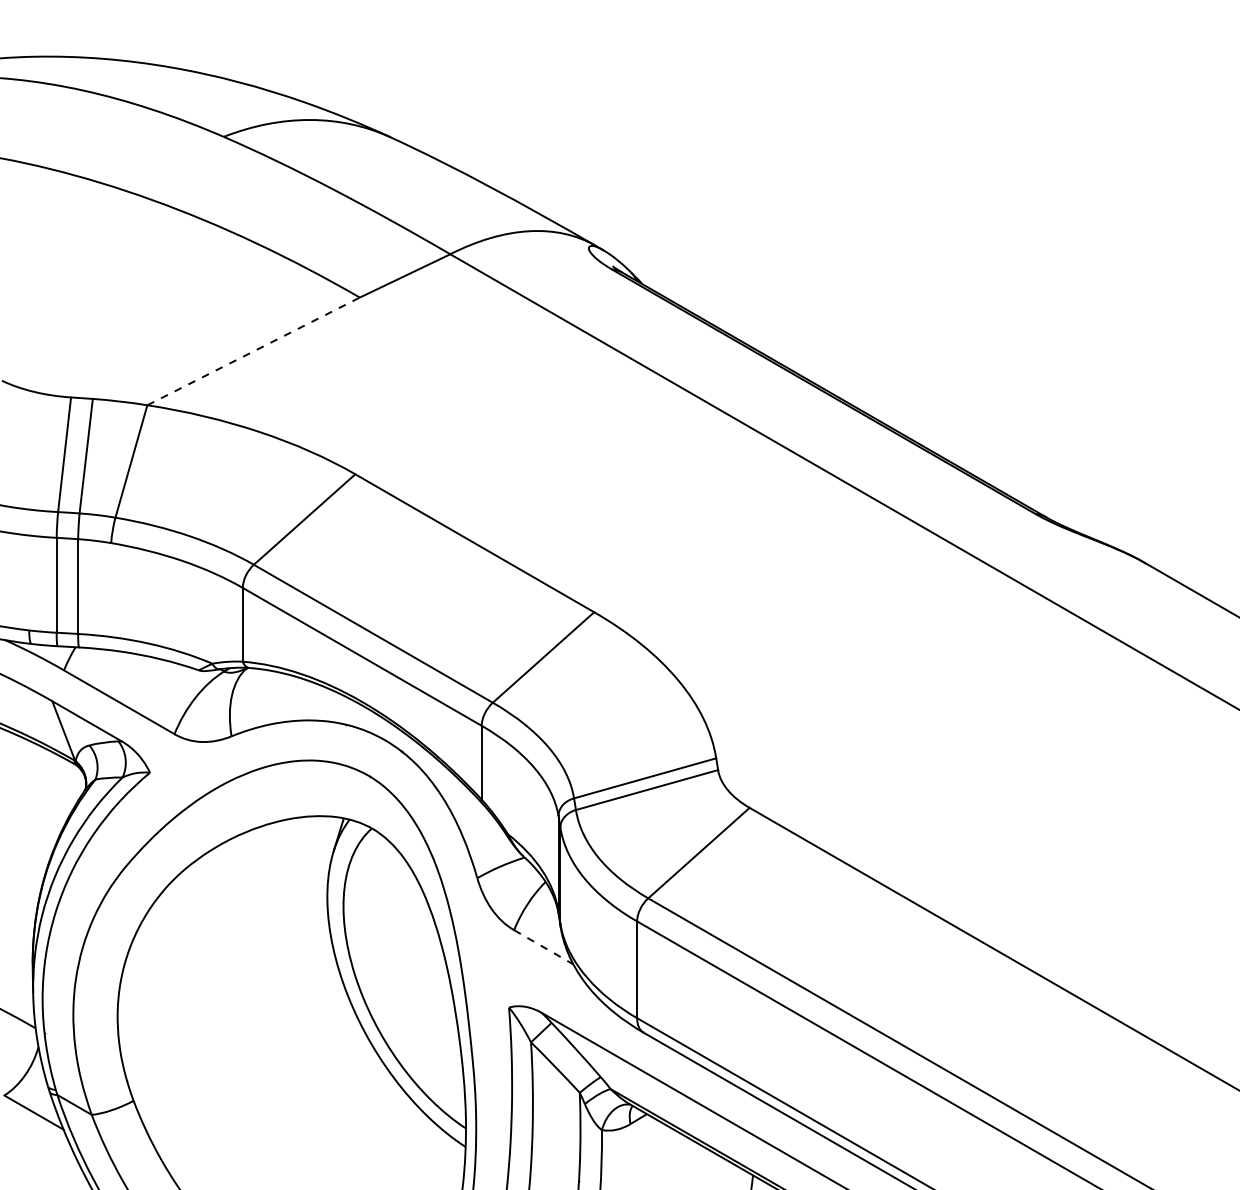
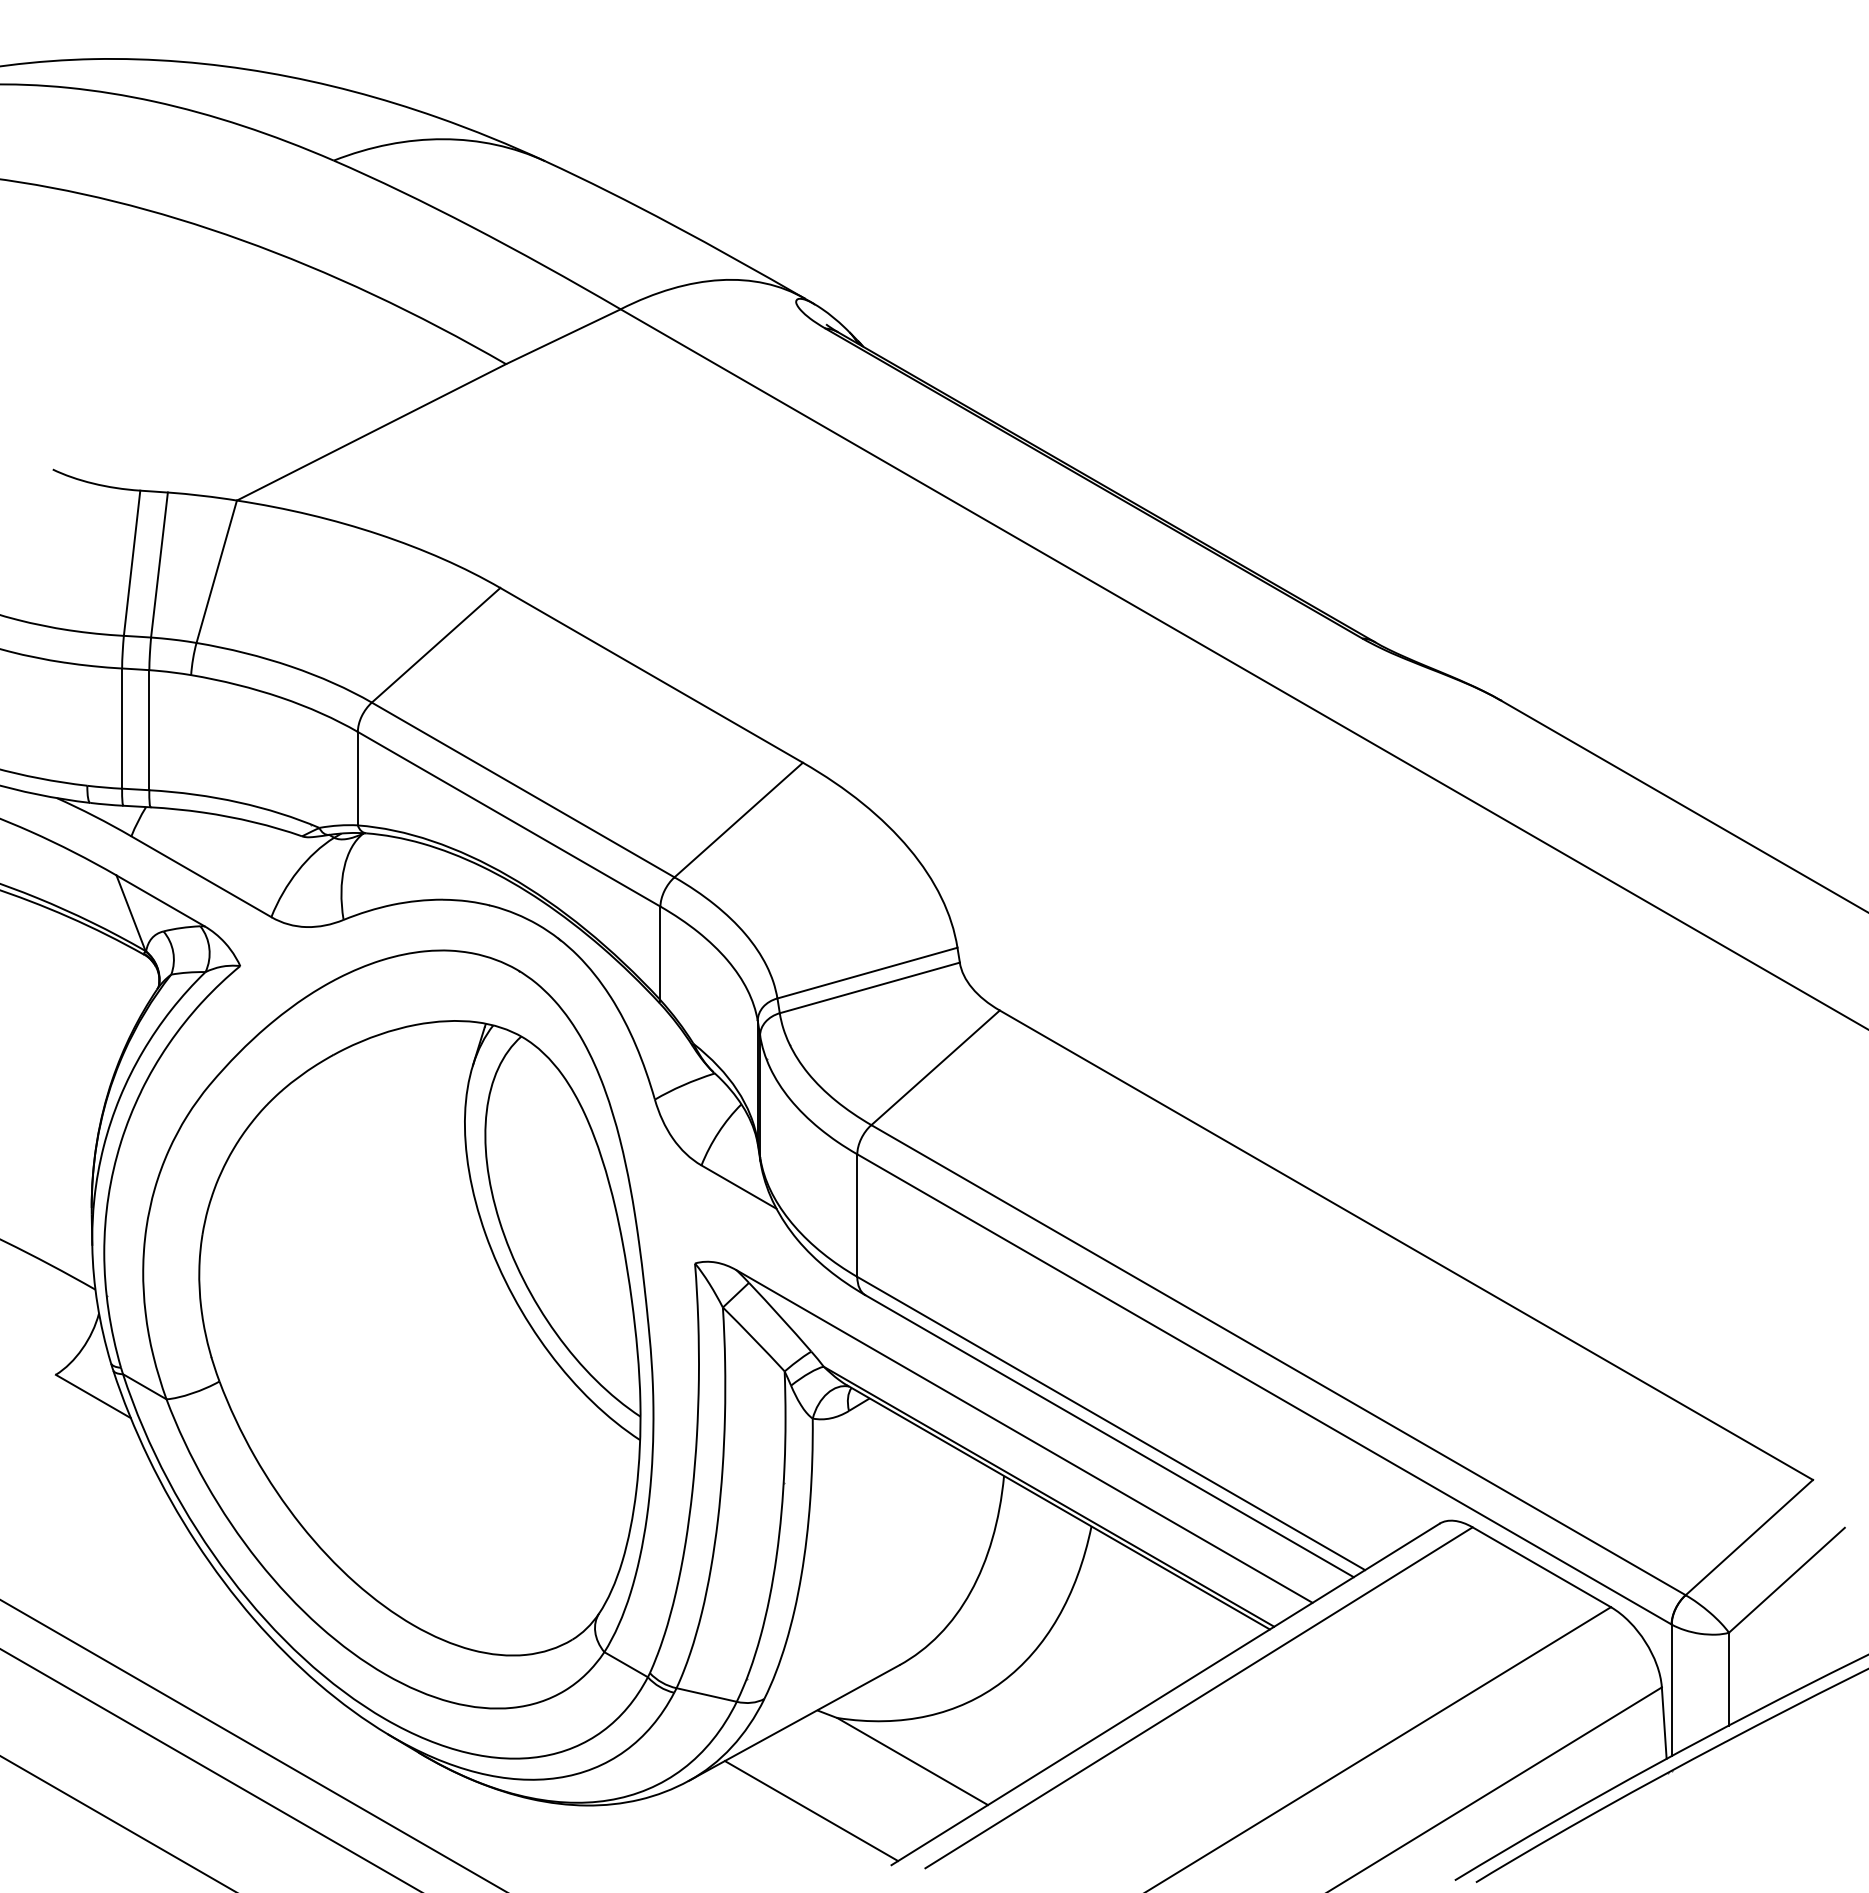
line: (253, 351) -> (371, 432), dashed -> solid
line: (544, 947) -> (739, 1187), dashed -> solid

